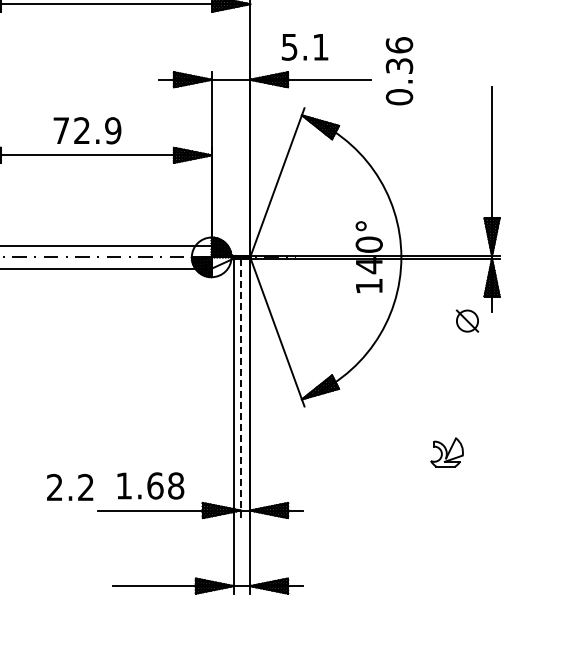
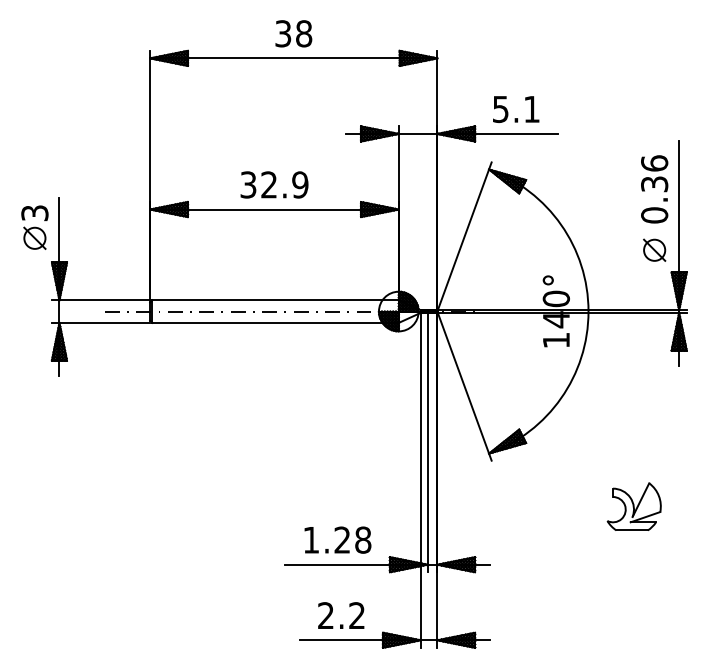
text: (305, 47) -> (516, 109), moved
text: (399, 71) -> (654, 189), moved
text: (61, 130) -> (248, 184), 72.9 -> 32.9
part: (467, 320) -> (654, 249), moved
line: (240, 388) -> (427, 442), dashed -> solid
part: (446, 452) -> (633, 506), size x1.67
text: (155, 485) -> (342, 539), 1.68 -> 1.28
text: (70, 487) -> (341, 615), moved

